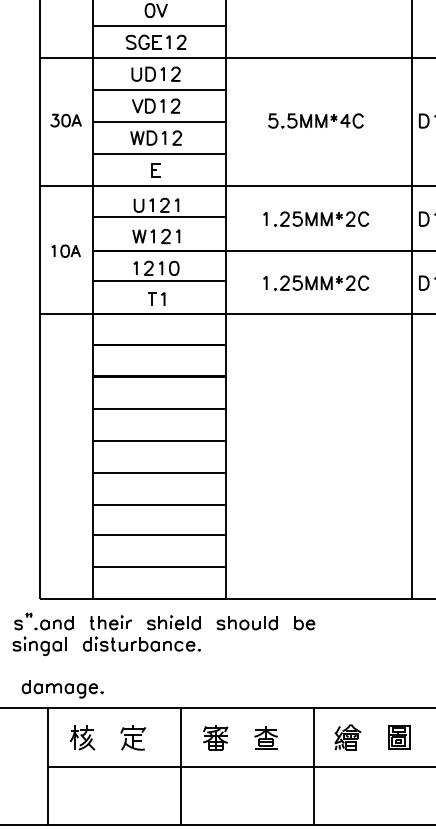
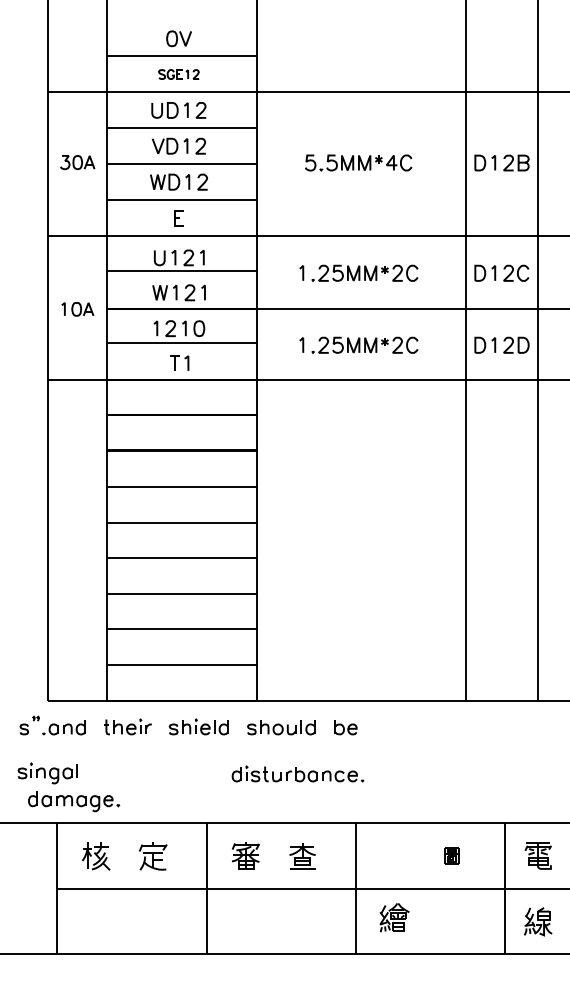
part: (155, 42) -> (178, 74), size x0.6
part: (141, 643) -> (297, 773), moved
part: (39, 646) -> (47, 773), moved
part: (347, 737) -> (394, 917), moved
part: (398, 737) -> (451, 855), size x0.6

